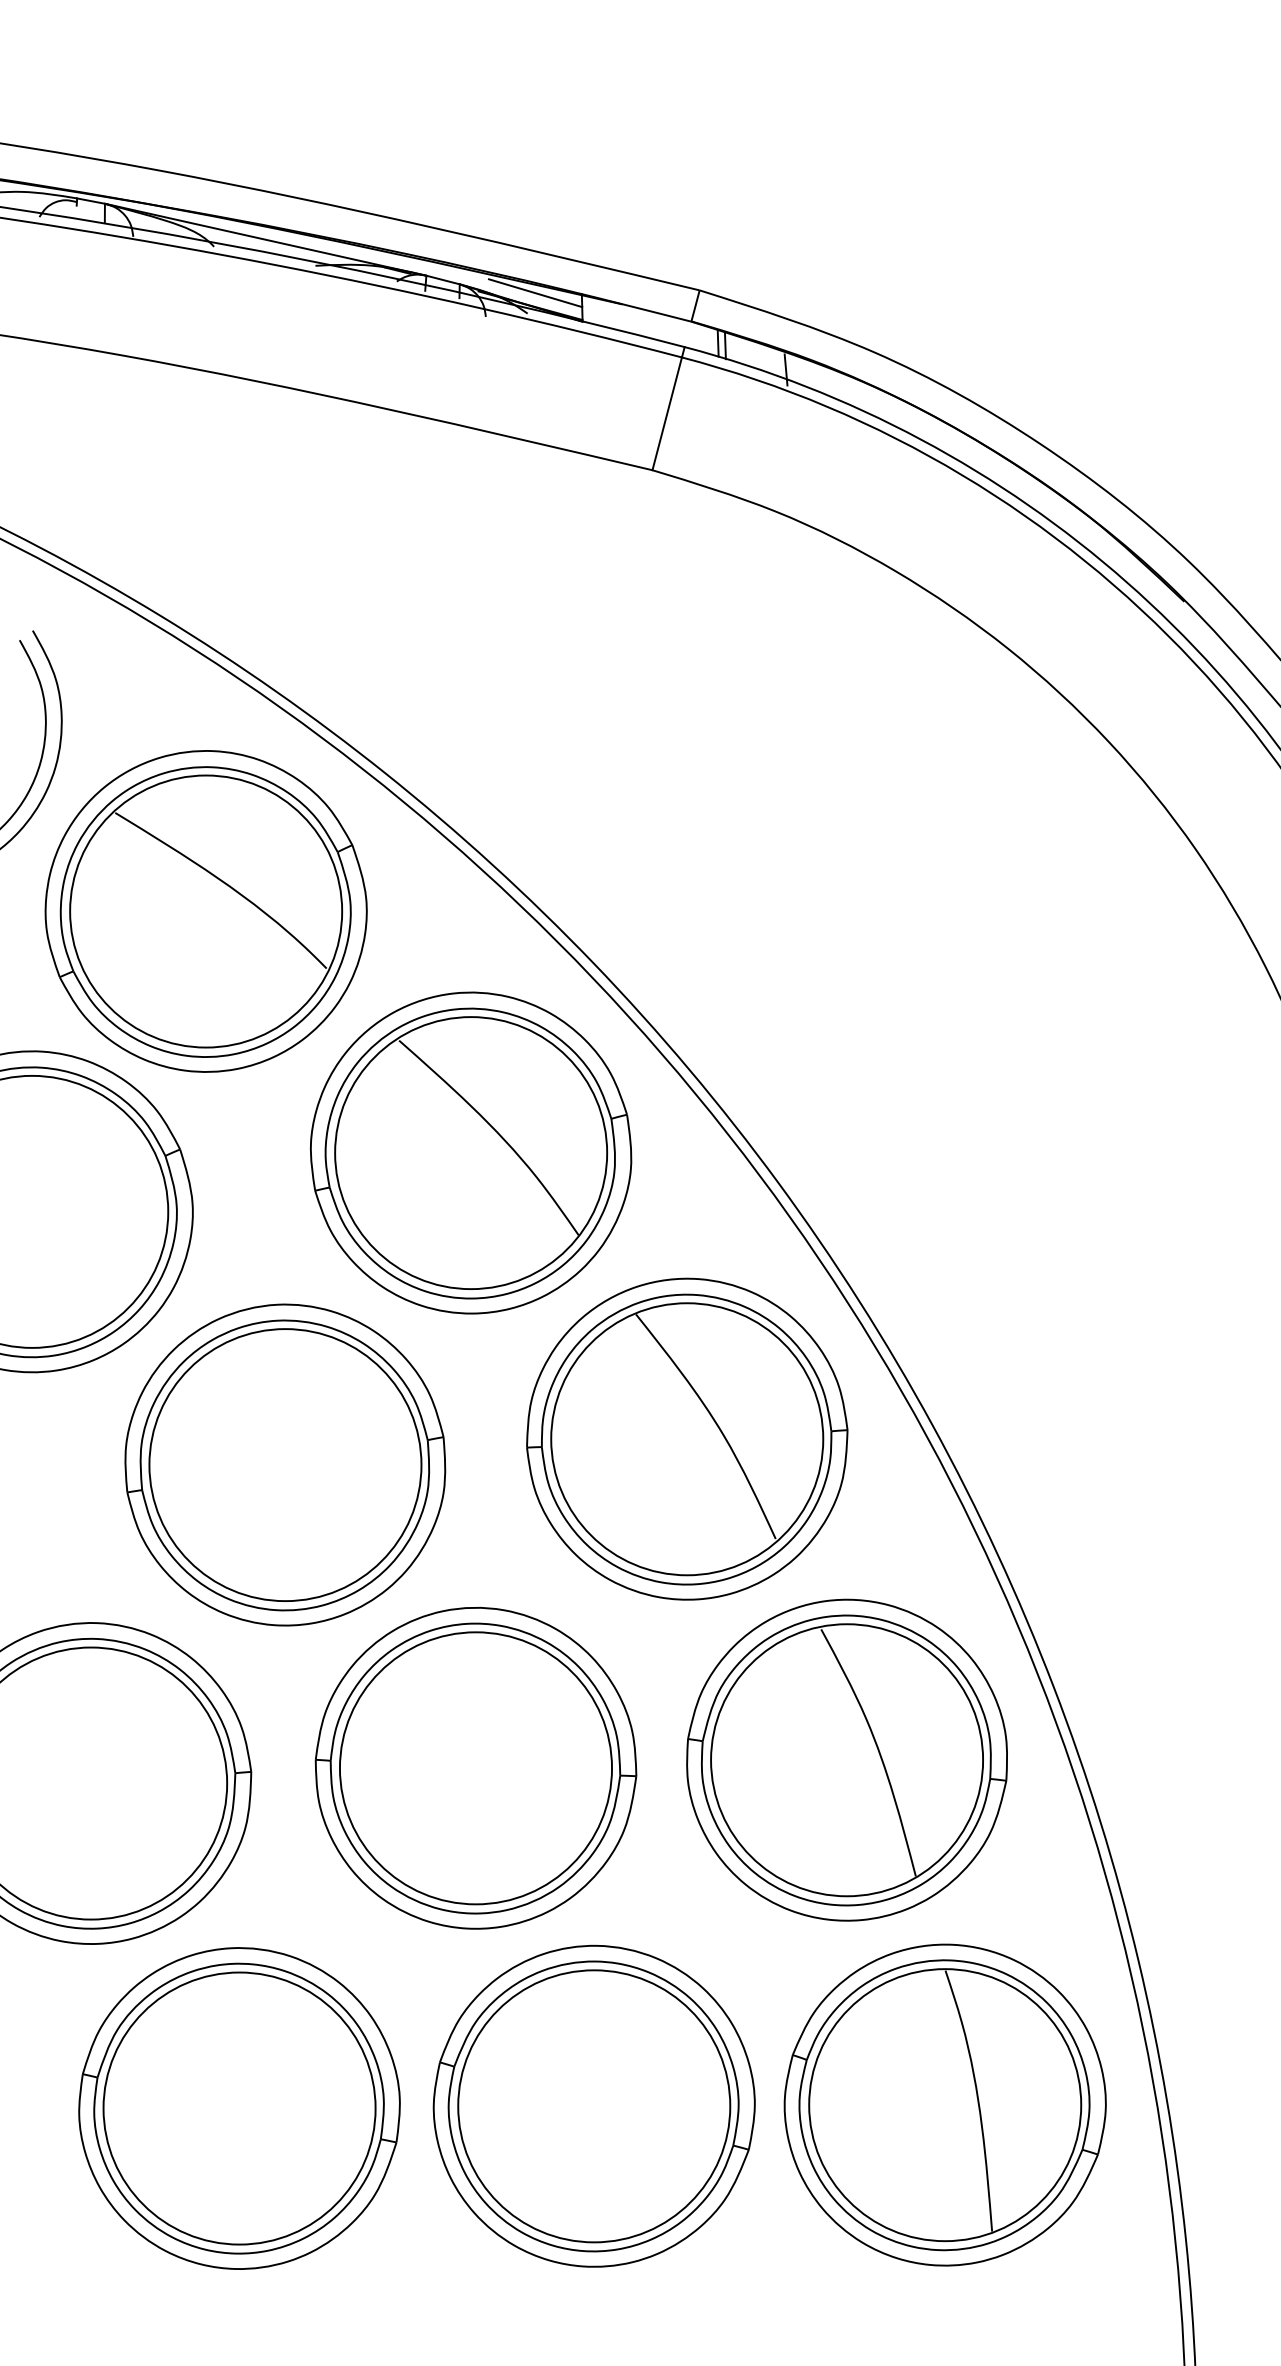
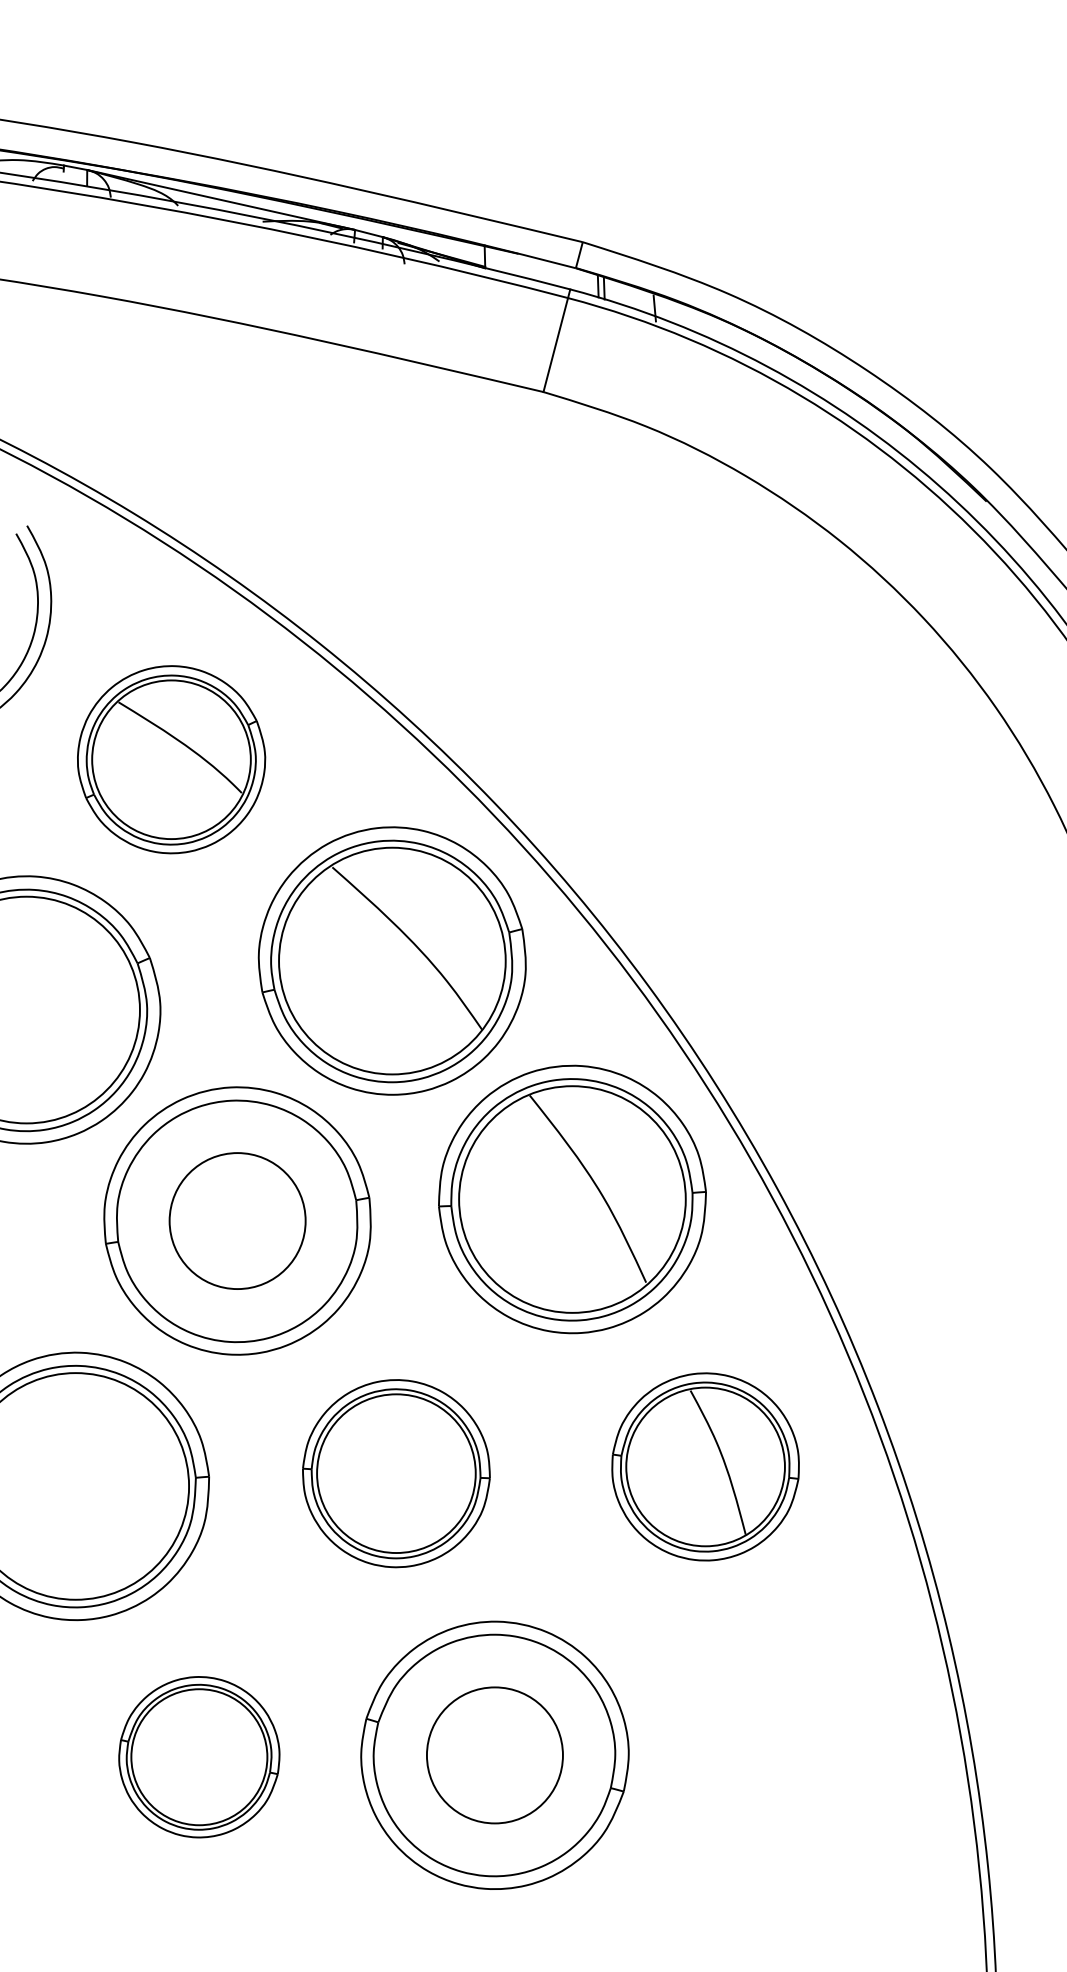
line: (535, 293) -> (446, 244), removed
part: (205, 911) -> (171, 759), size x0.7
circle: (285, 1465) -> (237, 1221), size x0.6
part: (846, 1759) -> (705, 1466), size x0.7
part: (475, 1767) -> (396, 1473), size x0.7
part: (944, 2104) -> (786, 1753), removed
circle: (594, 2106) -> (495, 1755), size x0.6
part: (239, 2108) -> (199, 1757), size x0.6

